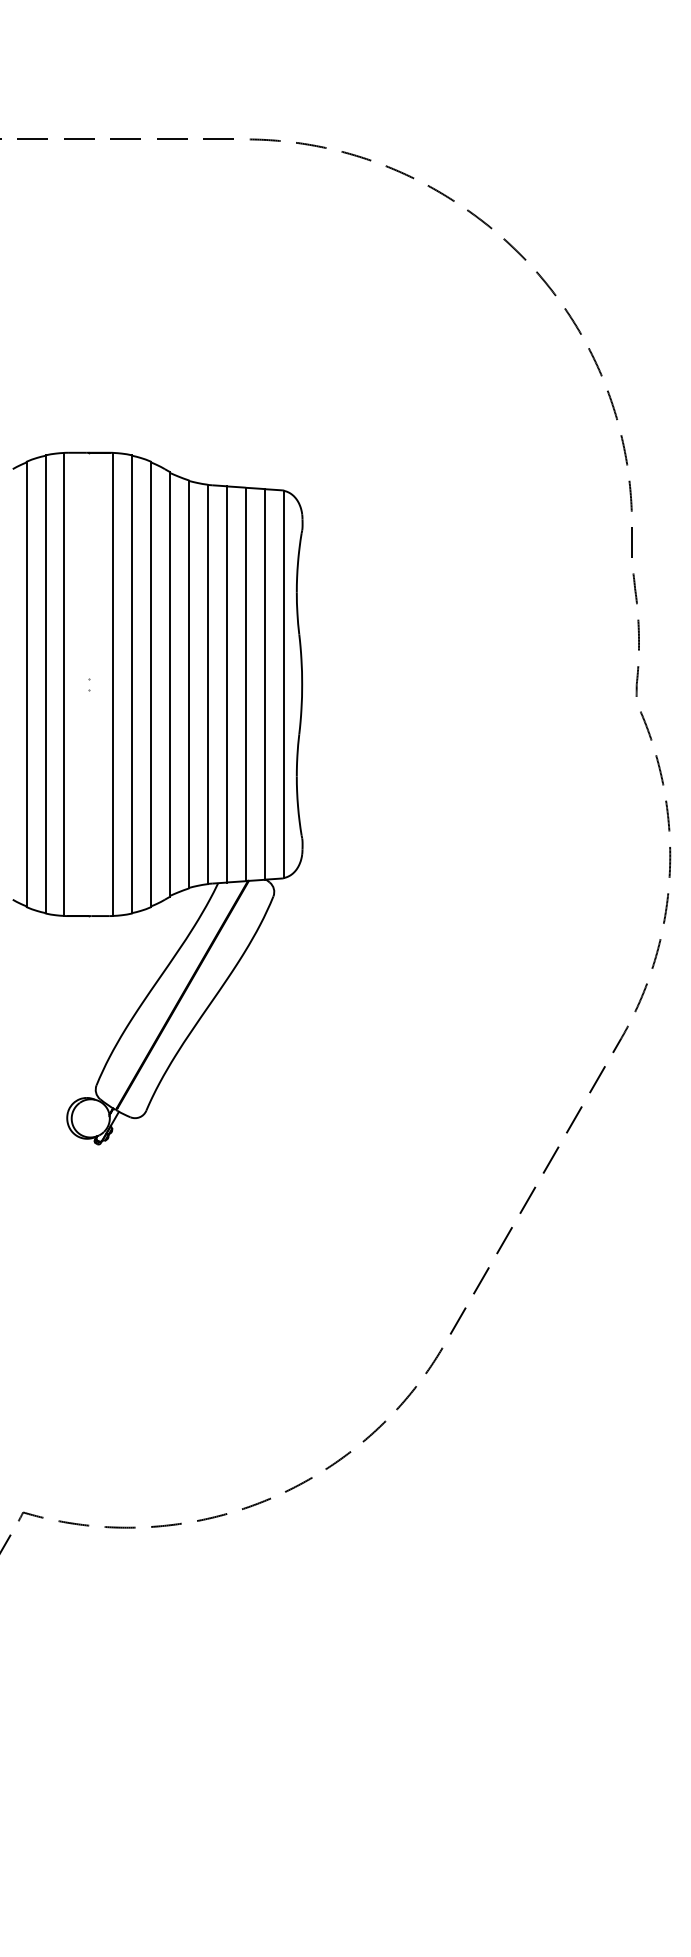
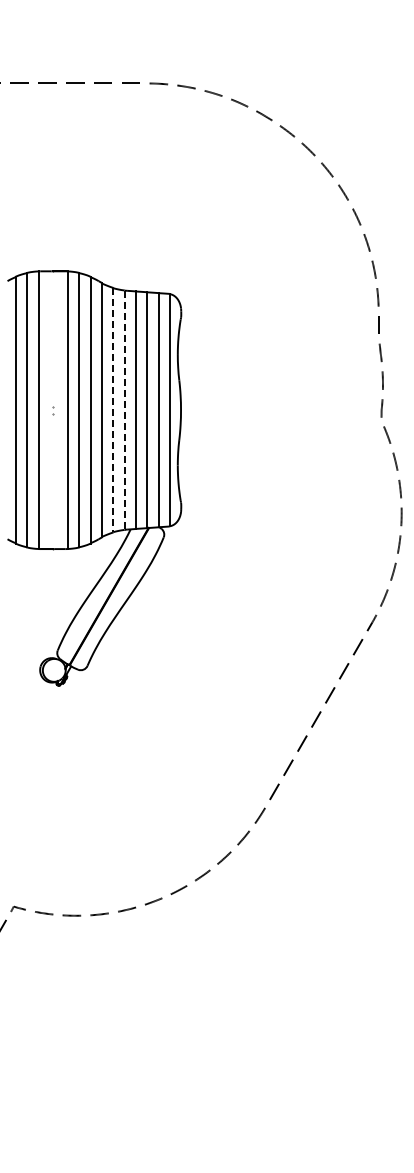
line: (189, 684) -> (113, 410), solid -> dashed
line: (207, 684) -> (124, 410), solid -> dashed

